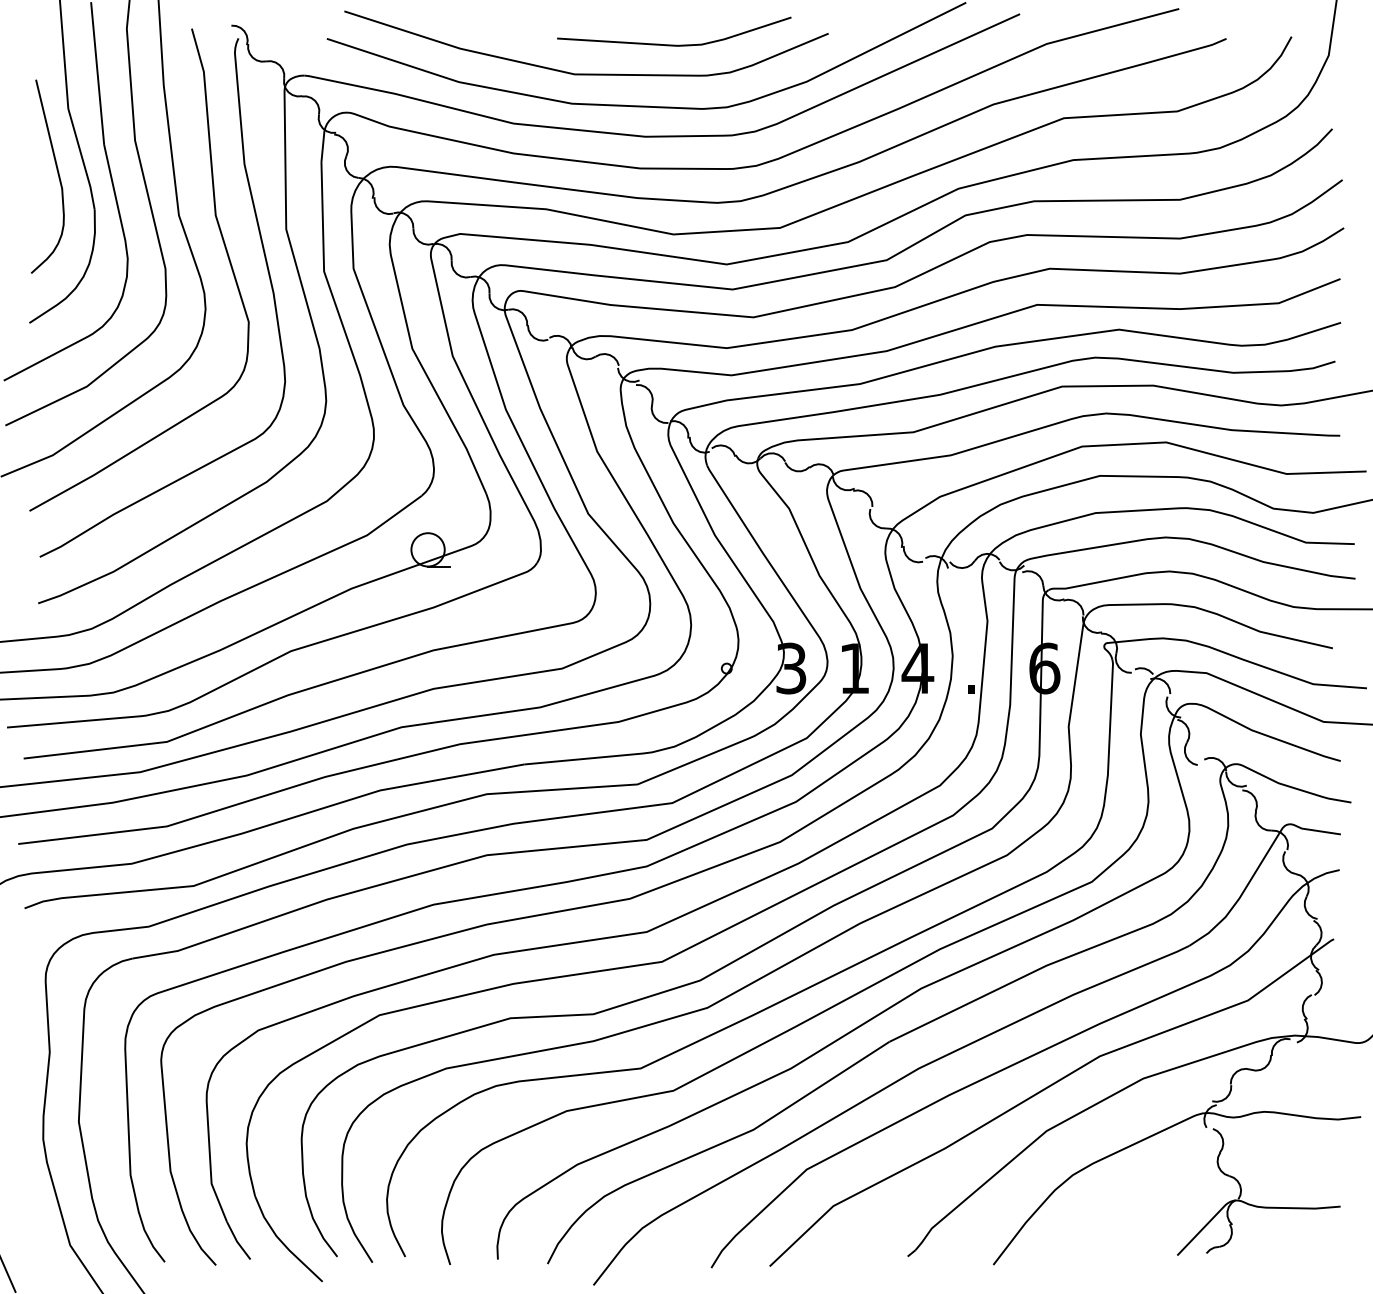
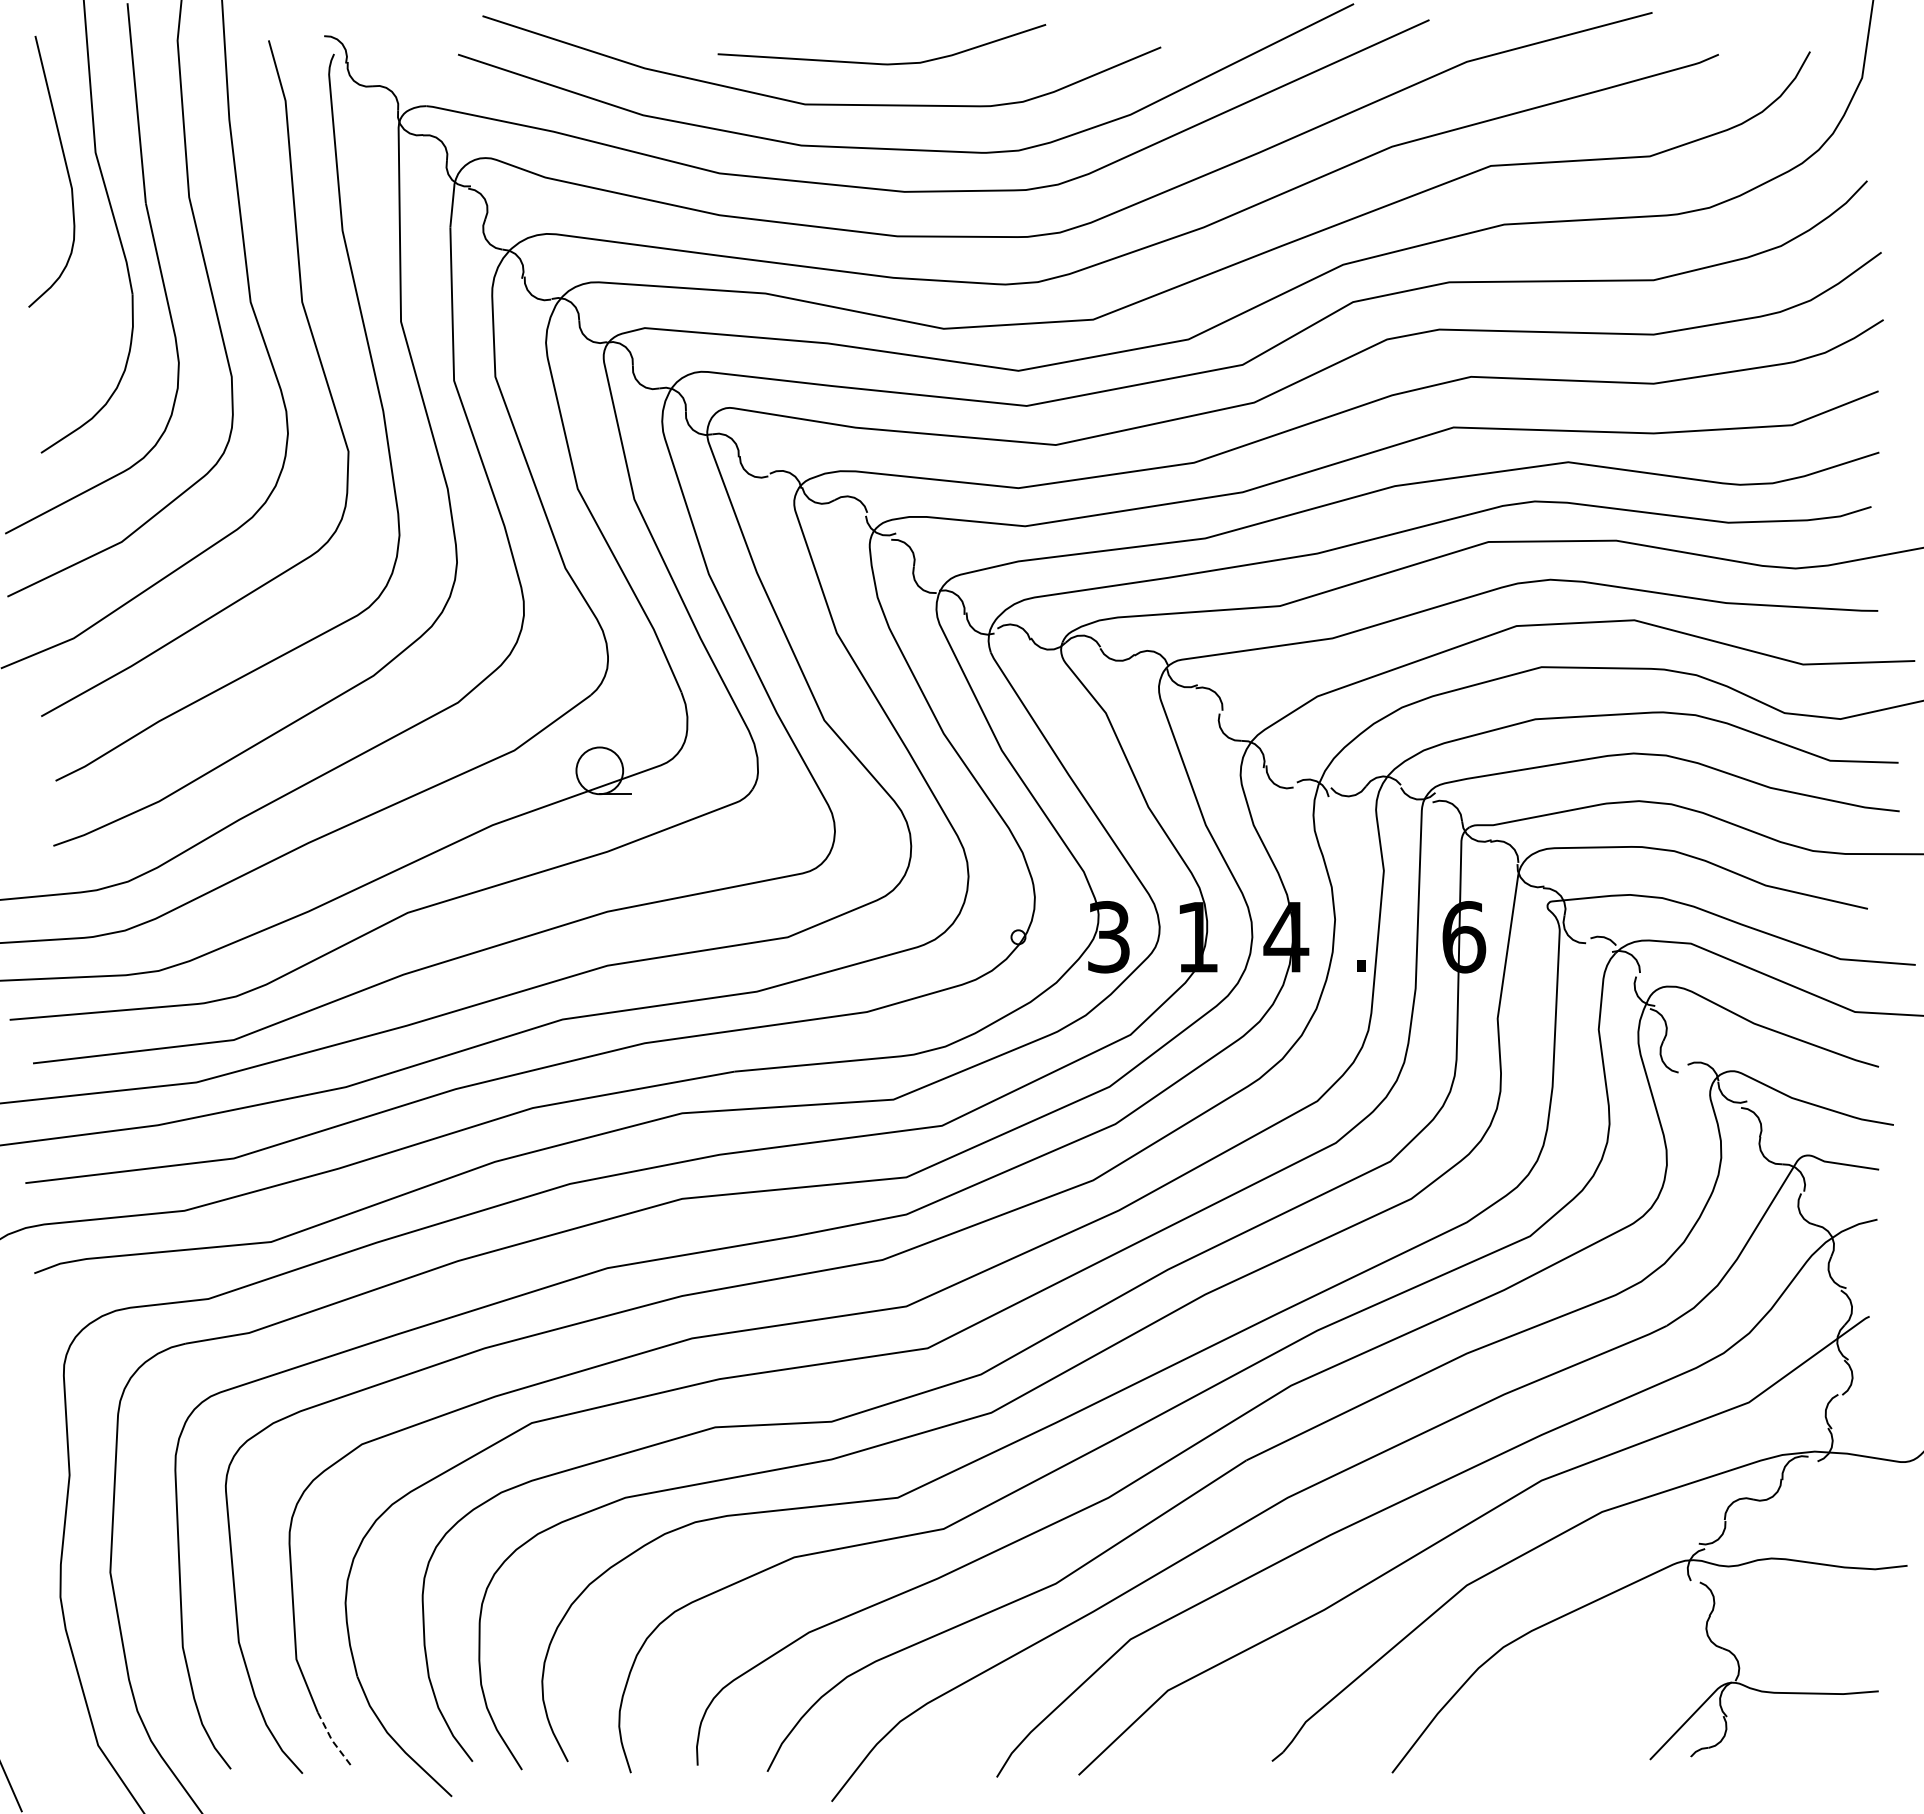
curve: (674, 45) -> (881, 63), moved
curve: (57, 172) -> (65, 166), moved
line: (237, 1241) -> (332, 1740), solid -> dashed

